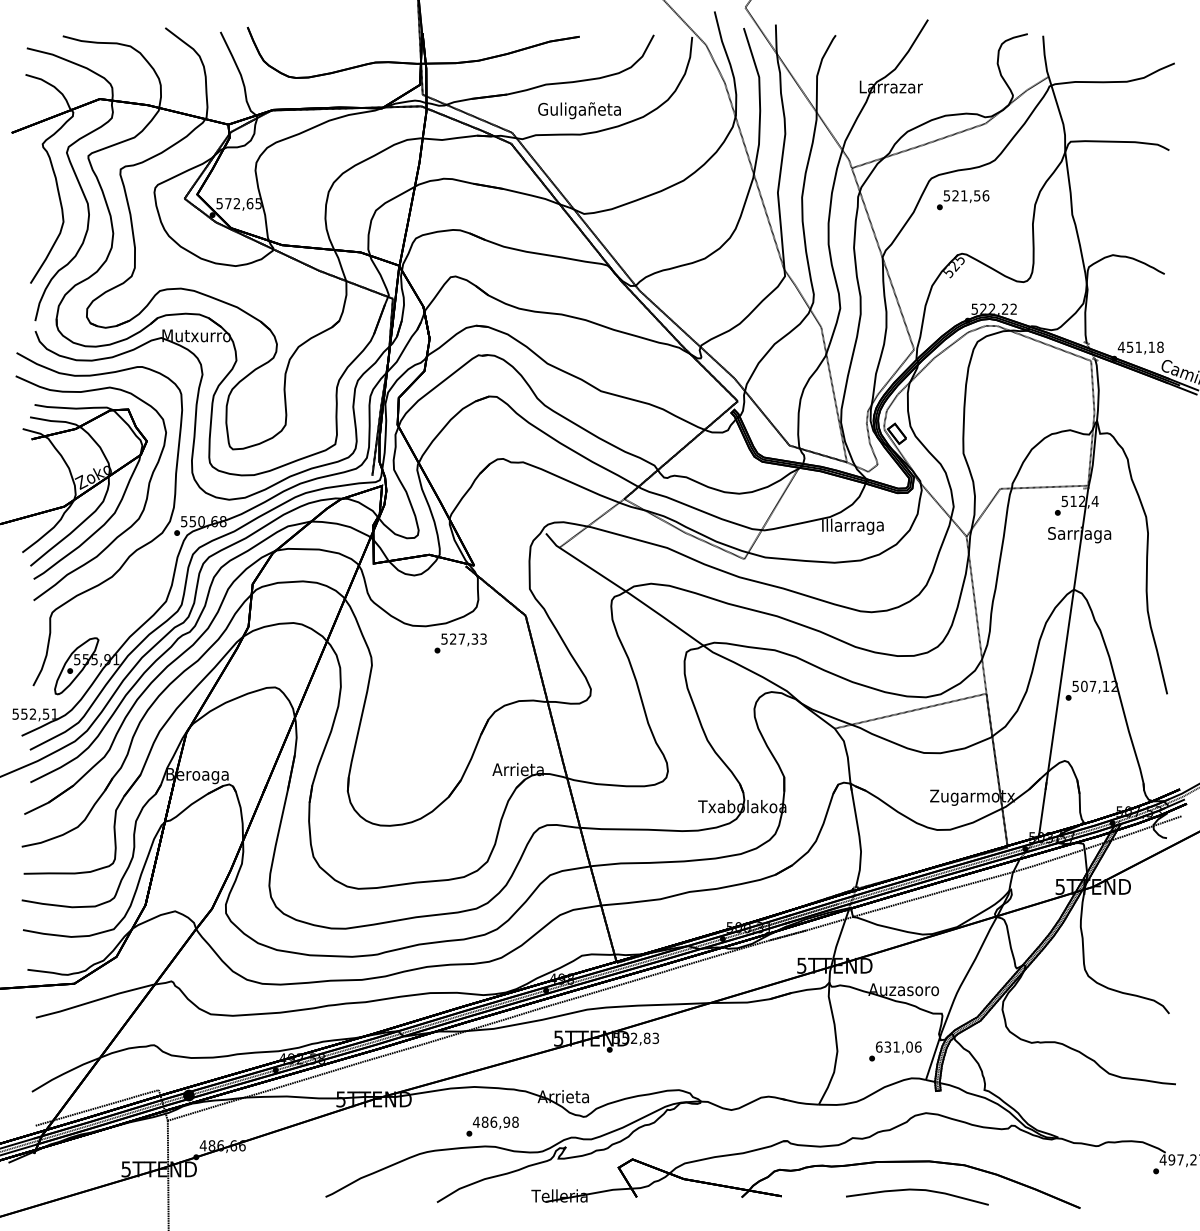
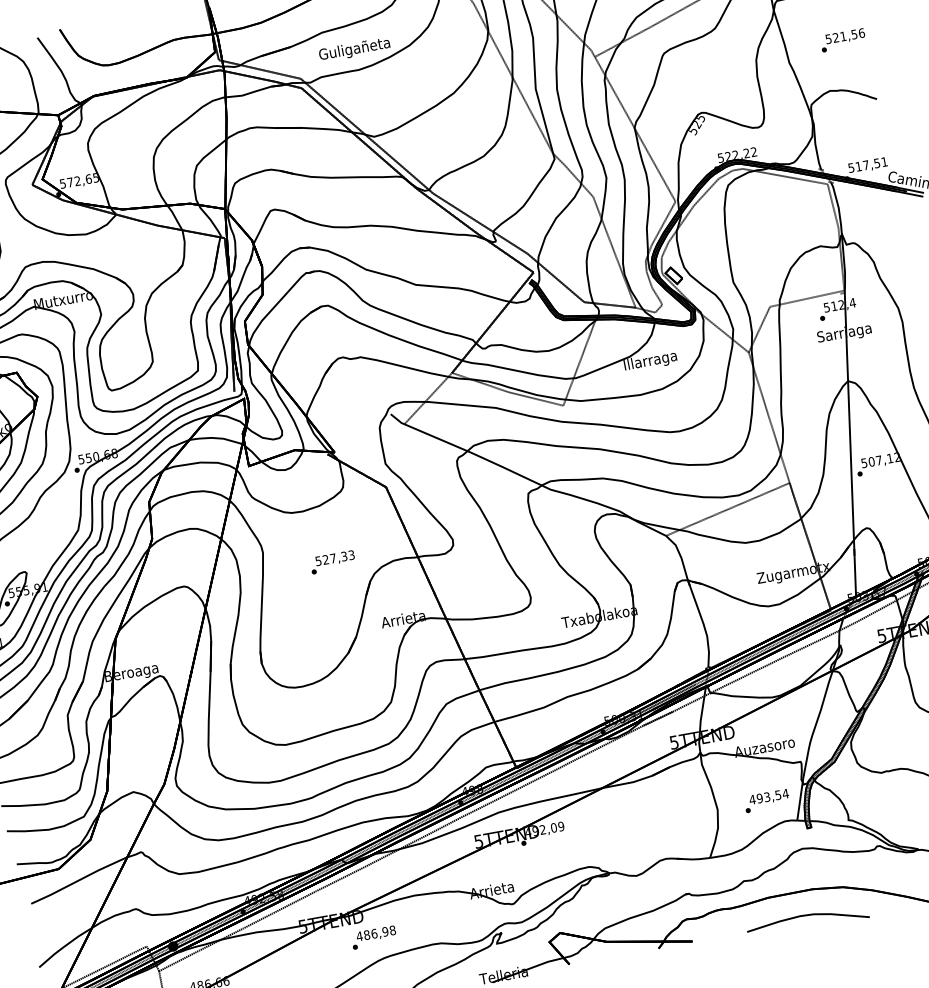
text: (963, 200) -> (843, 40), moved
text: (1140, 346) -> (867, 164), 451,18 -> 517,51
text: (460, 643) -> (332, 562), moved
text: (636, 1038) -> (544, 829), 552,83 -> 492,09
text: (898, 1046) -> (768, 796), 631,06 -> 493,54
text: (492, 1126) -> (373, 937), moved

